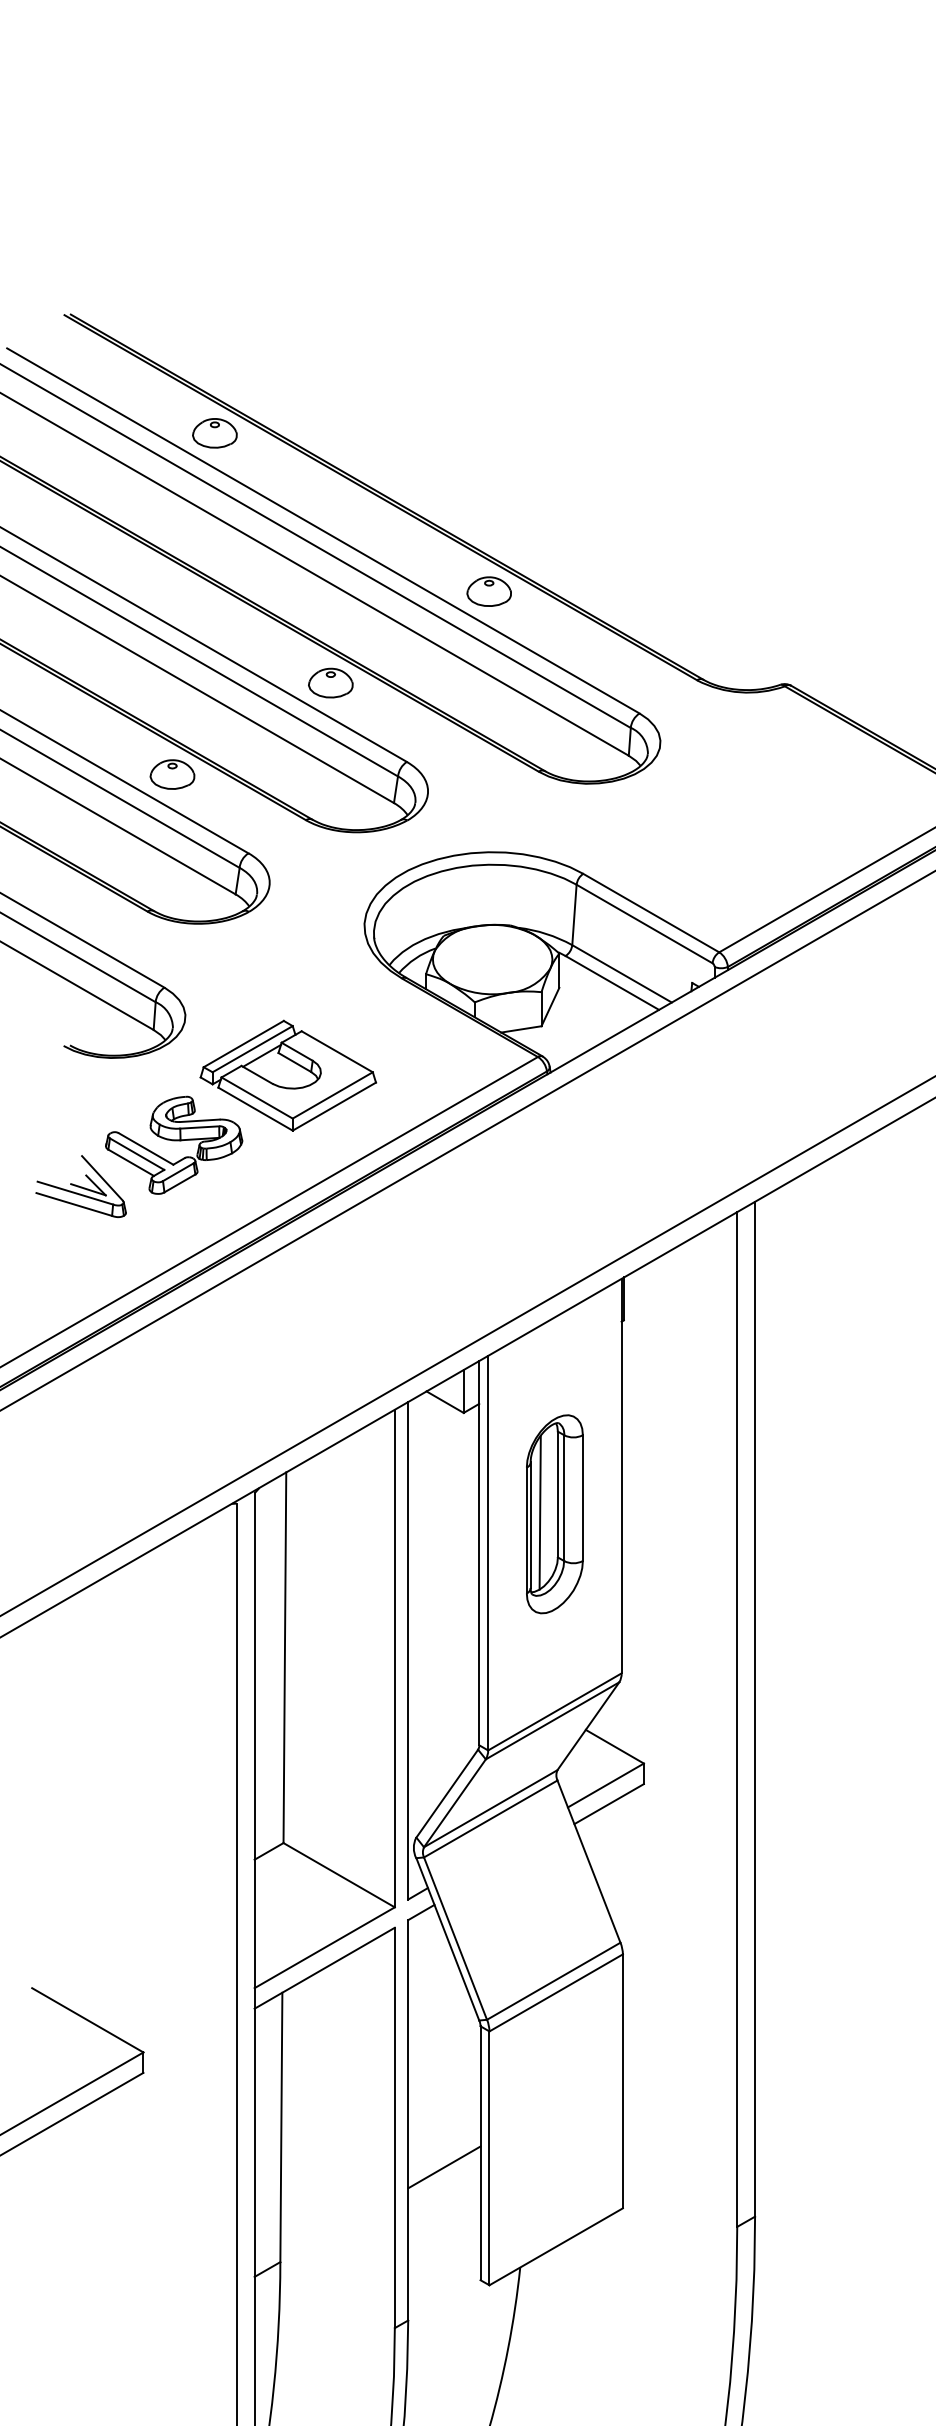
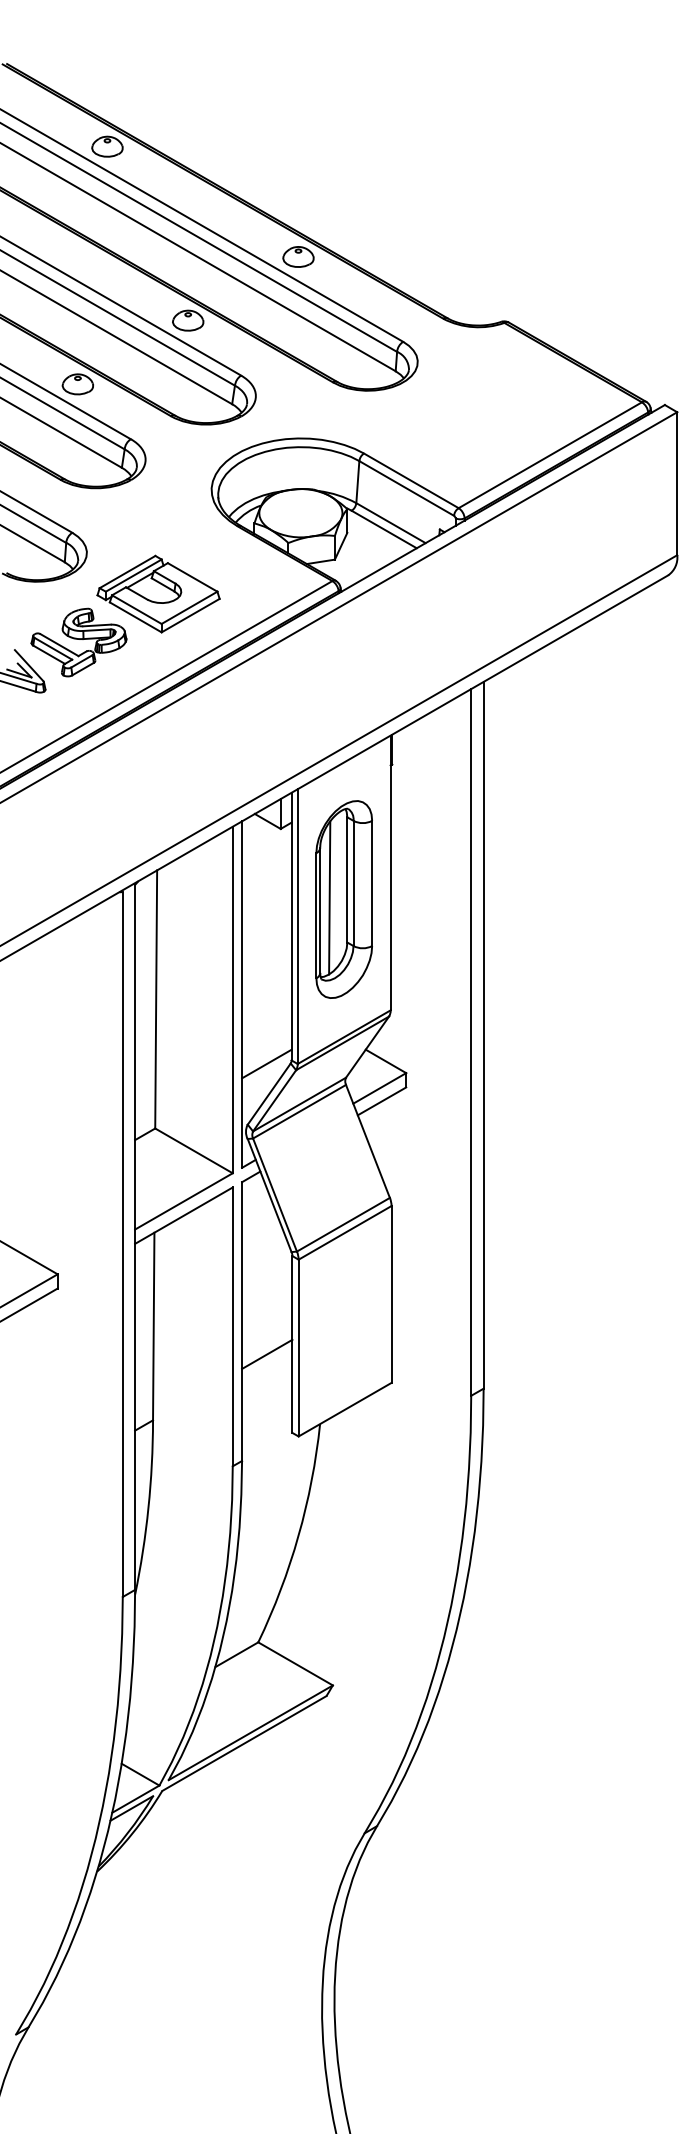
part: (553, 1514) -> (343, 899), size x1.43
line: (443, 1749) -> (266, 1063), added

